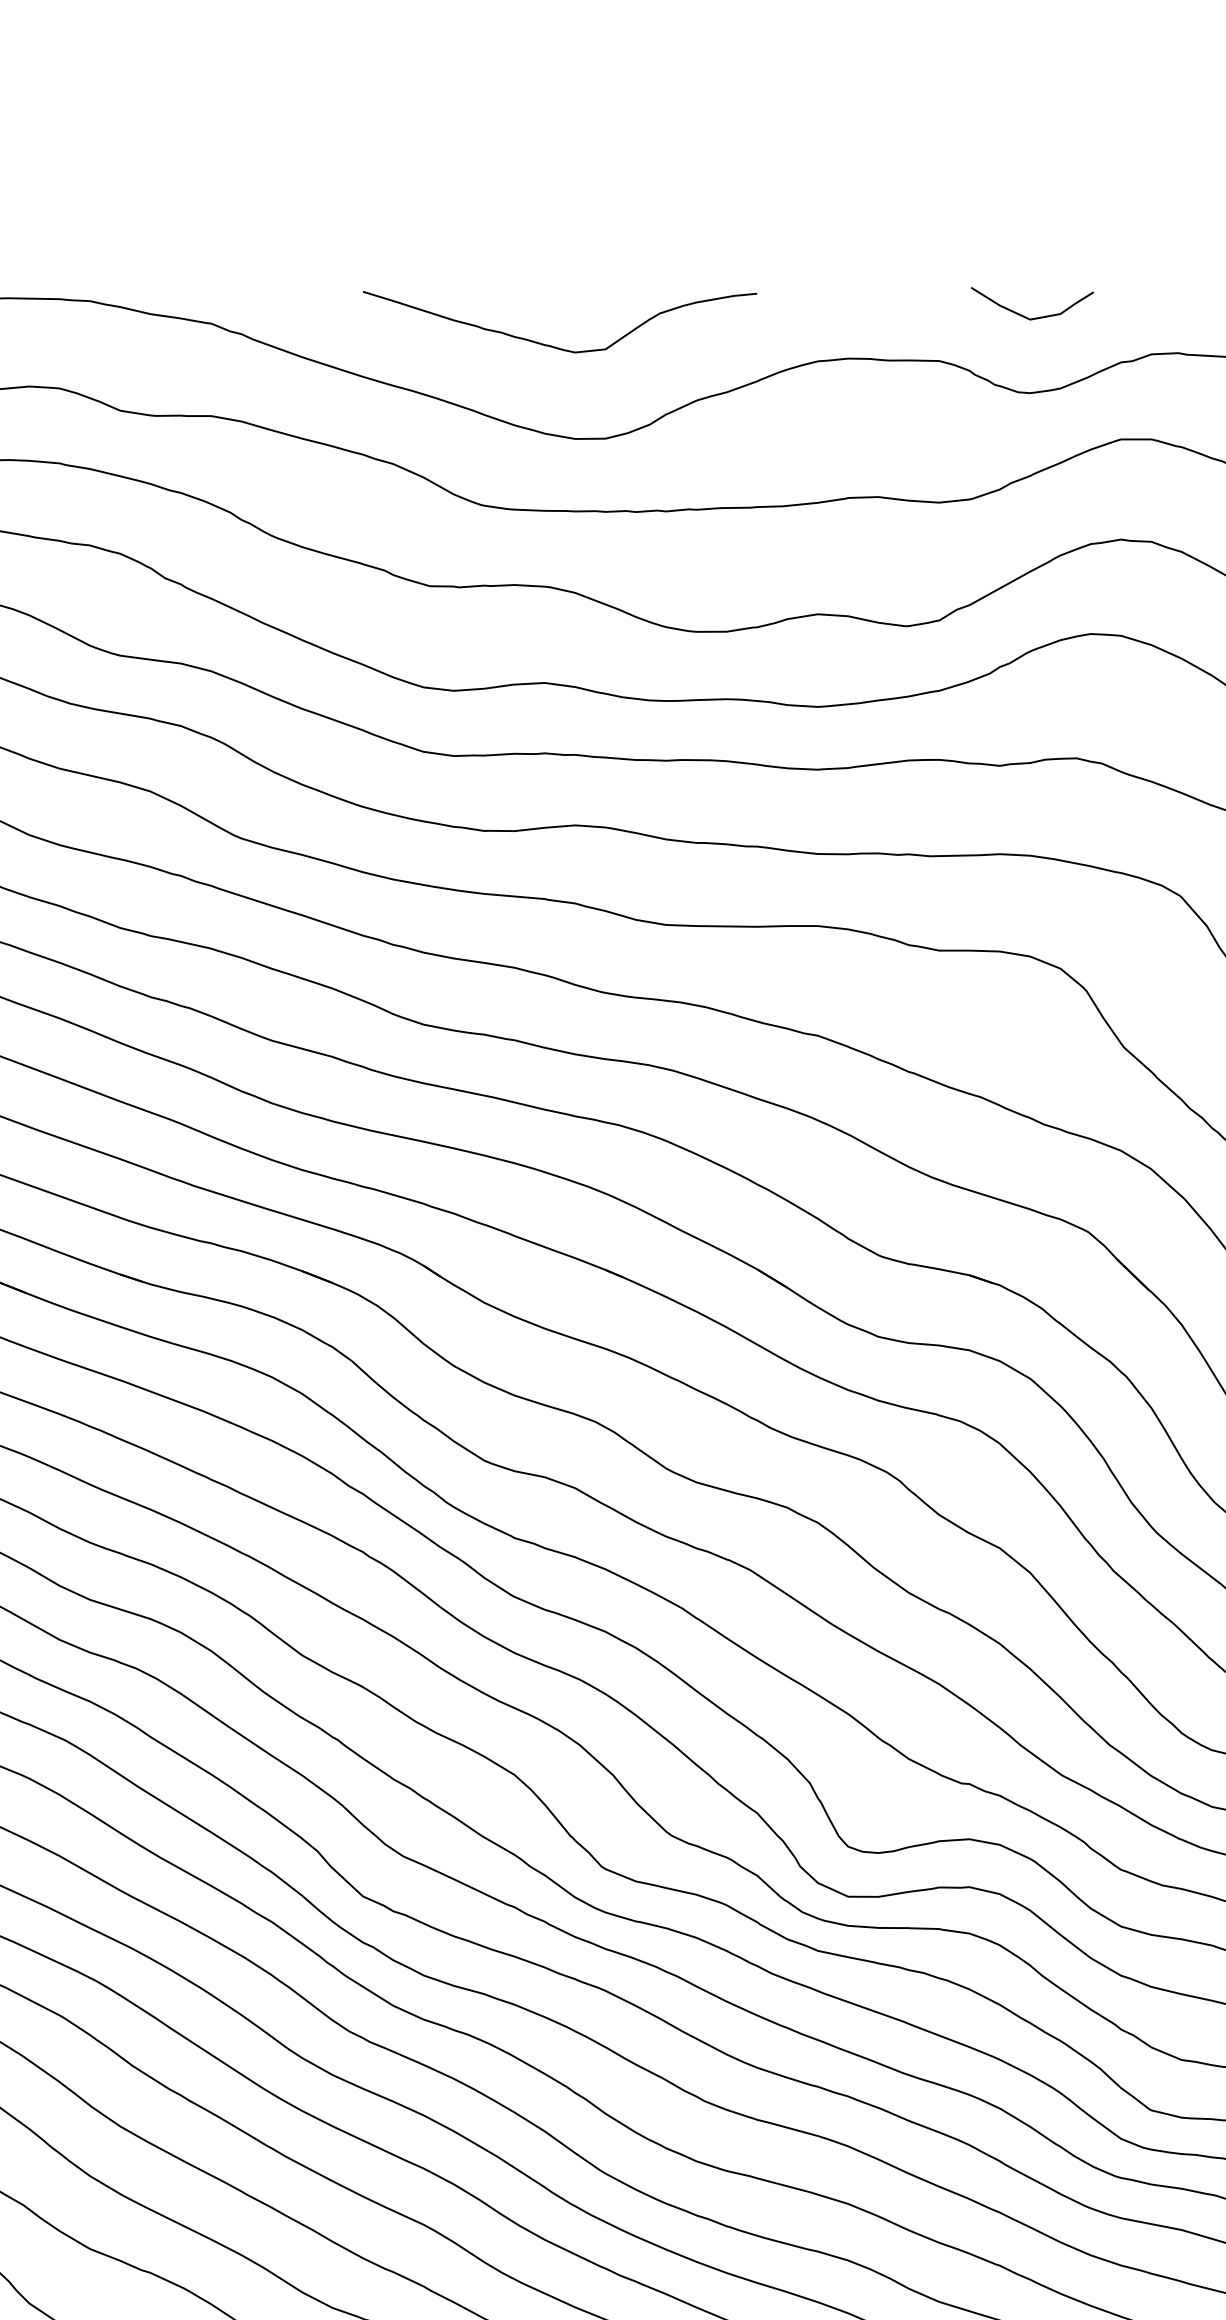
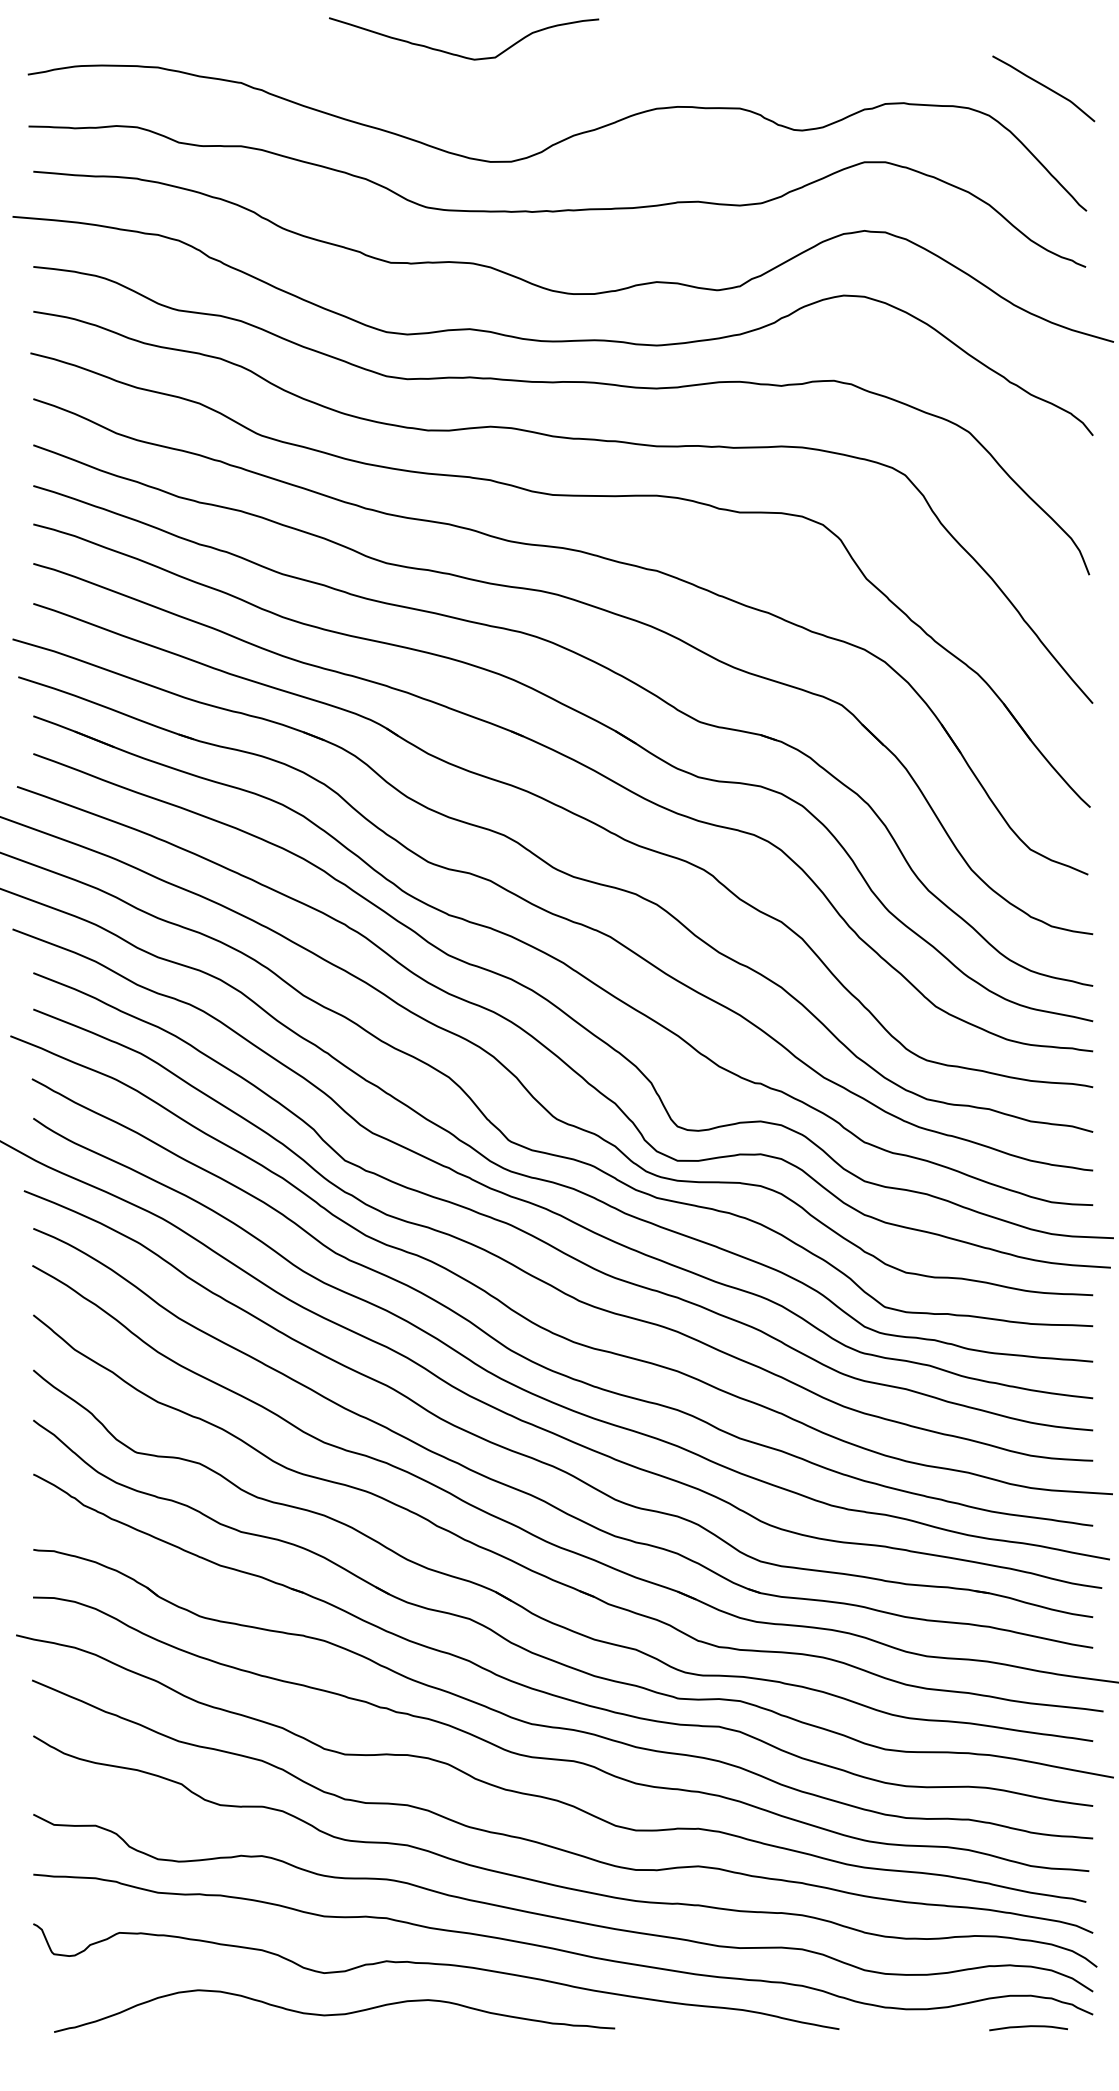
curve: (1026, 315) -> (799, 77), removed
curve: (551, 344) -> (458, 54), moved

